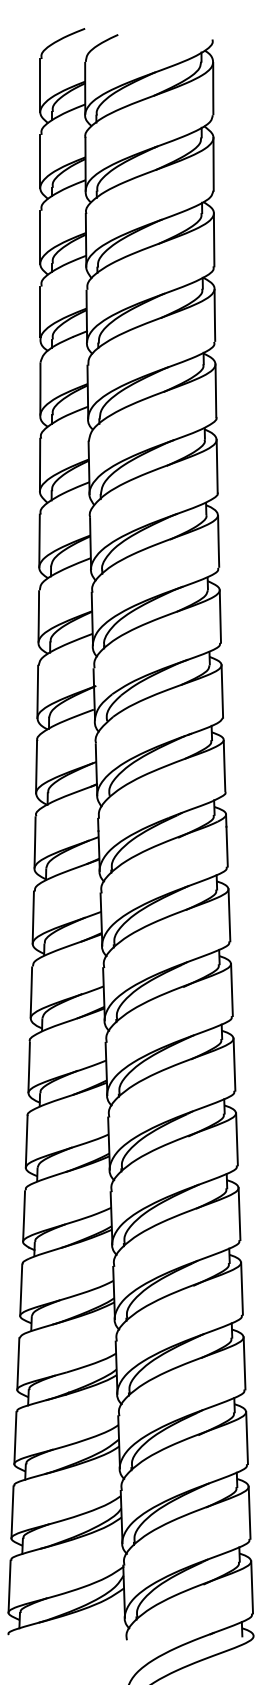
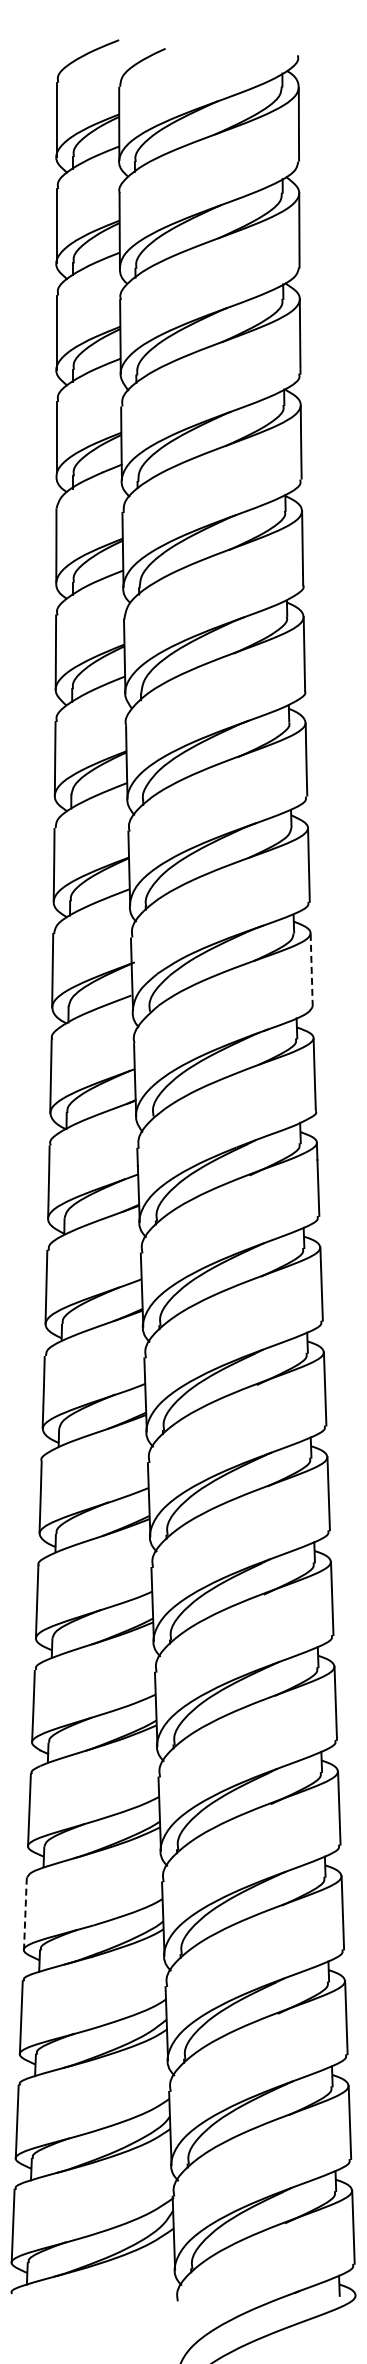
line: (222, 691) -> (311, 970), solid -> dashed
line: (18, 1364) -> (25, 1914), solid -> dashed

